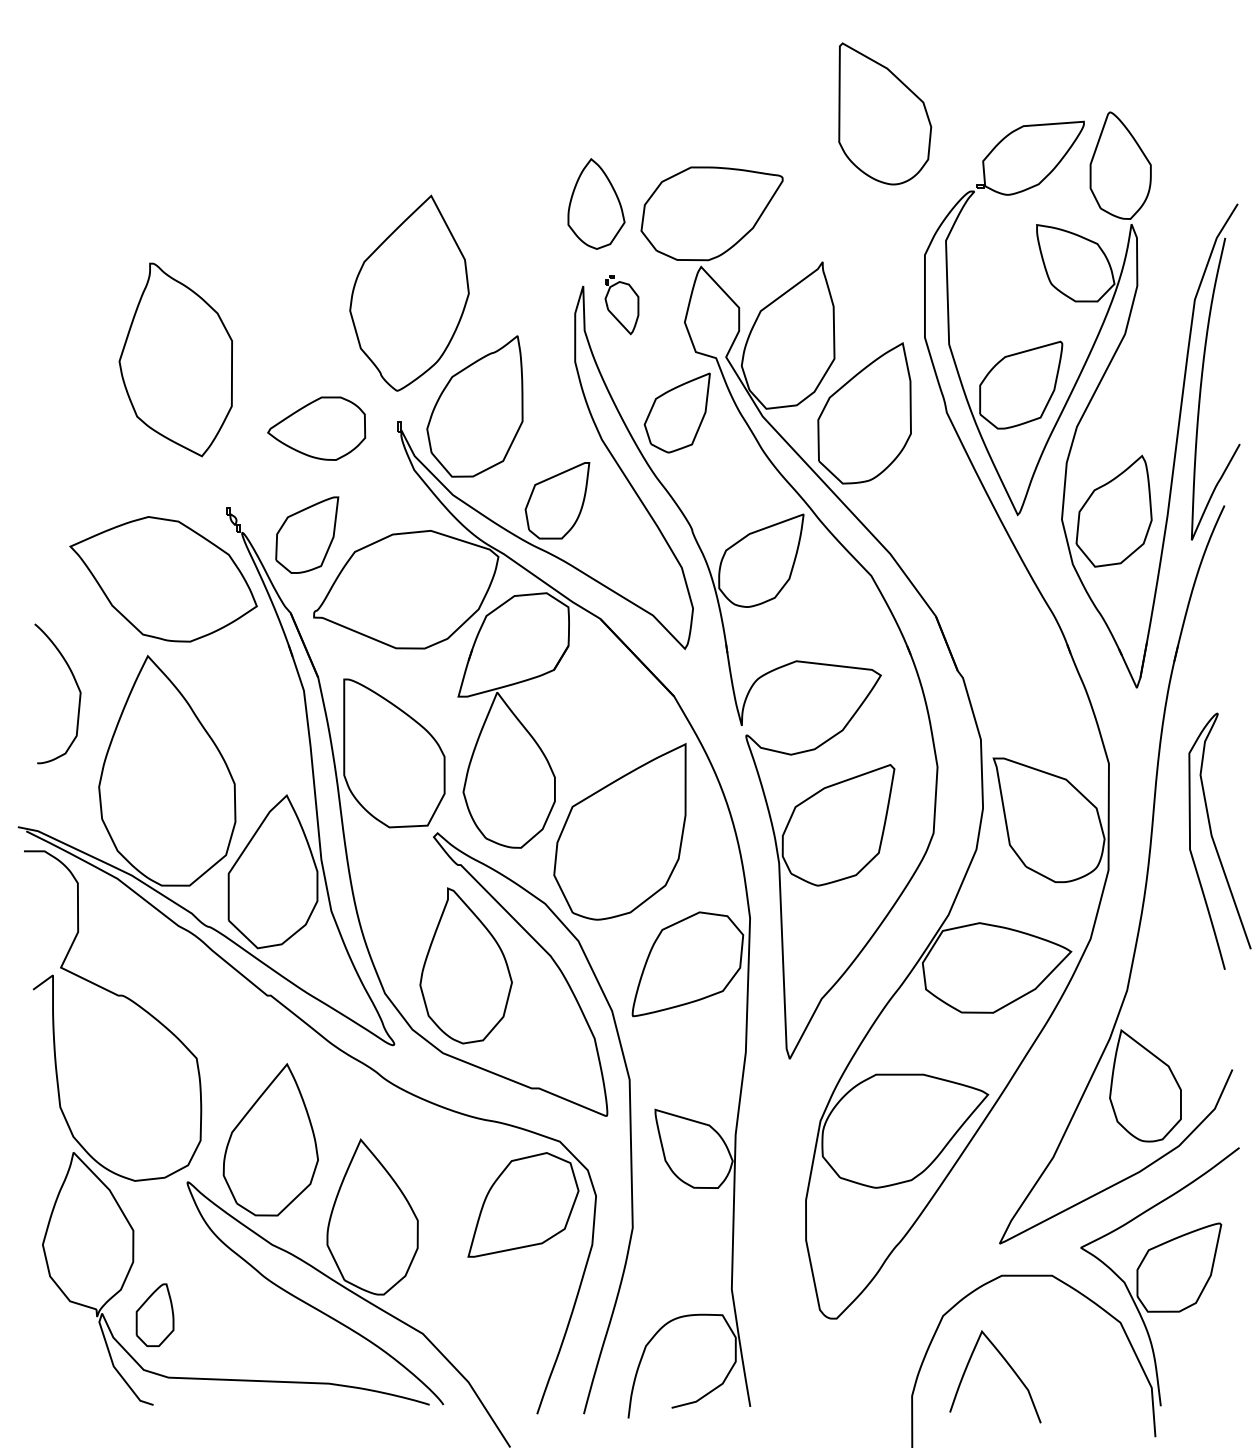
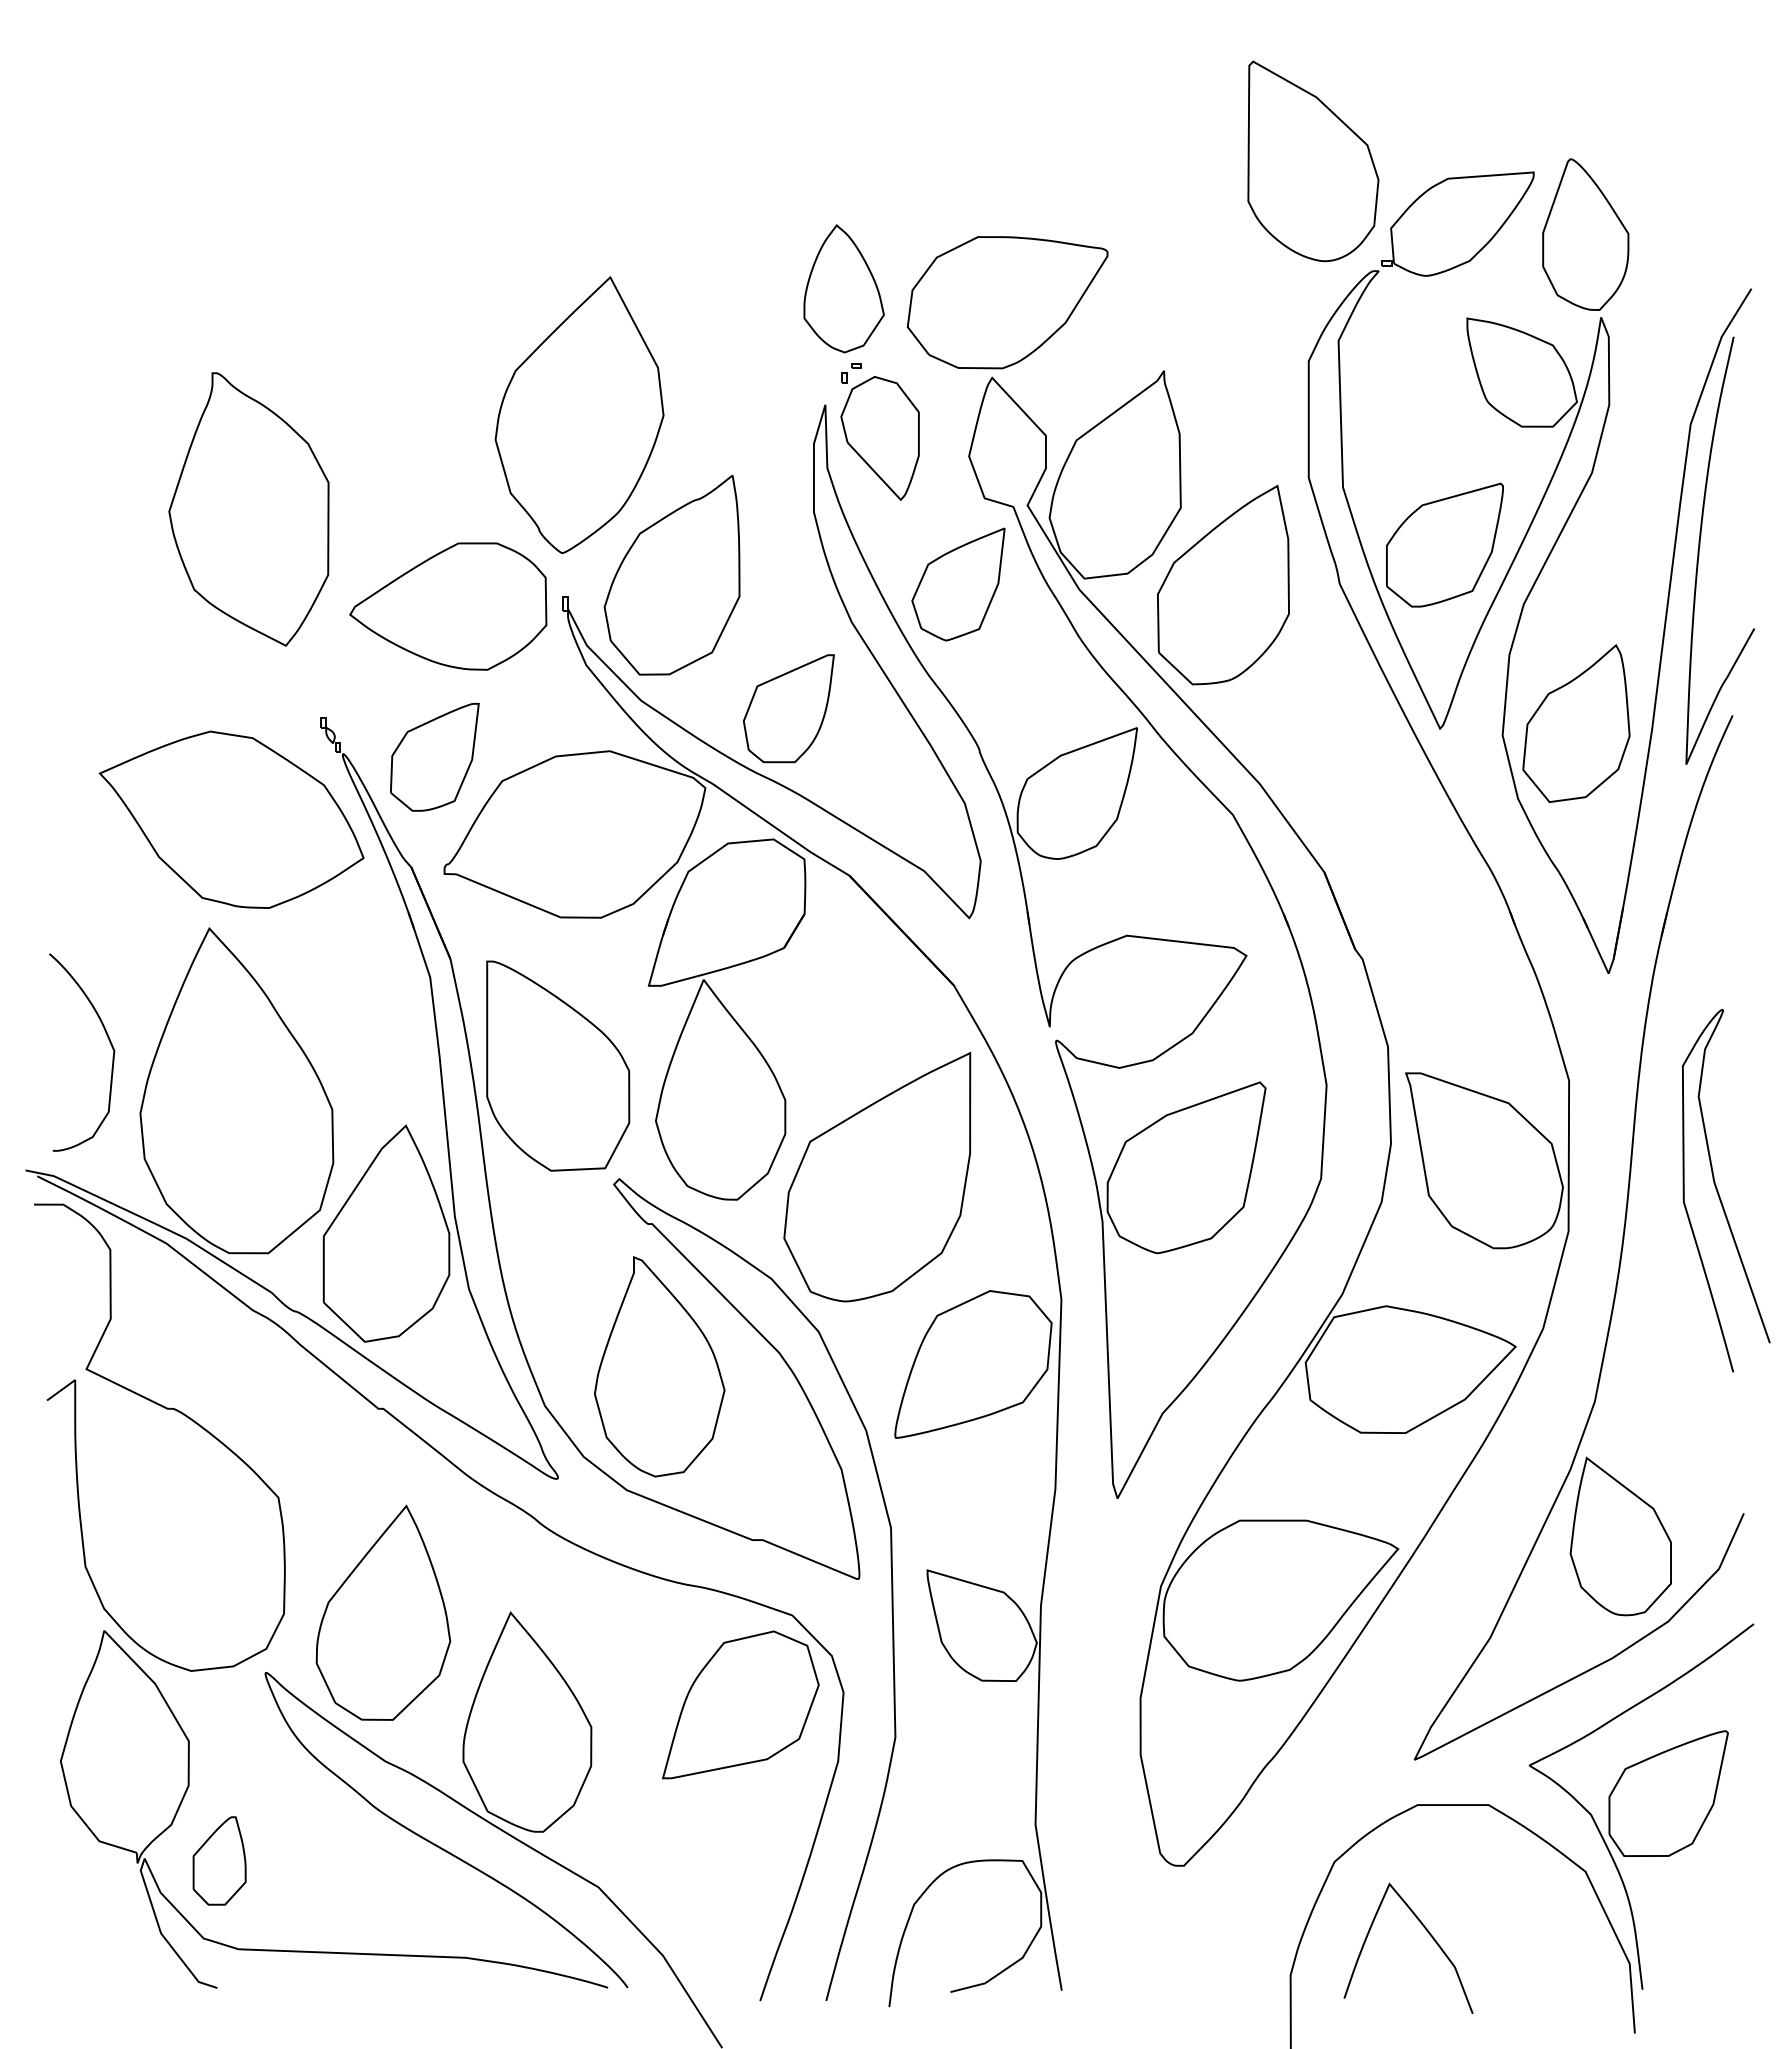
part: (885, 113) -> (1313, 160), moved
part: (621, 305) -> (879, 432), size x1.67
part: (316, 428) -> (447, 606), size x1.43
curve: (75, 683) -> (106, 1037), moved

